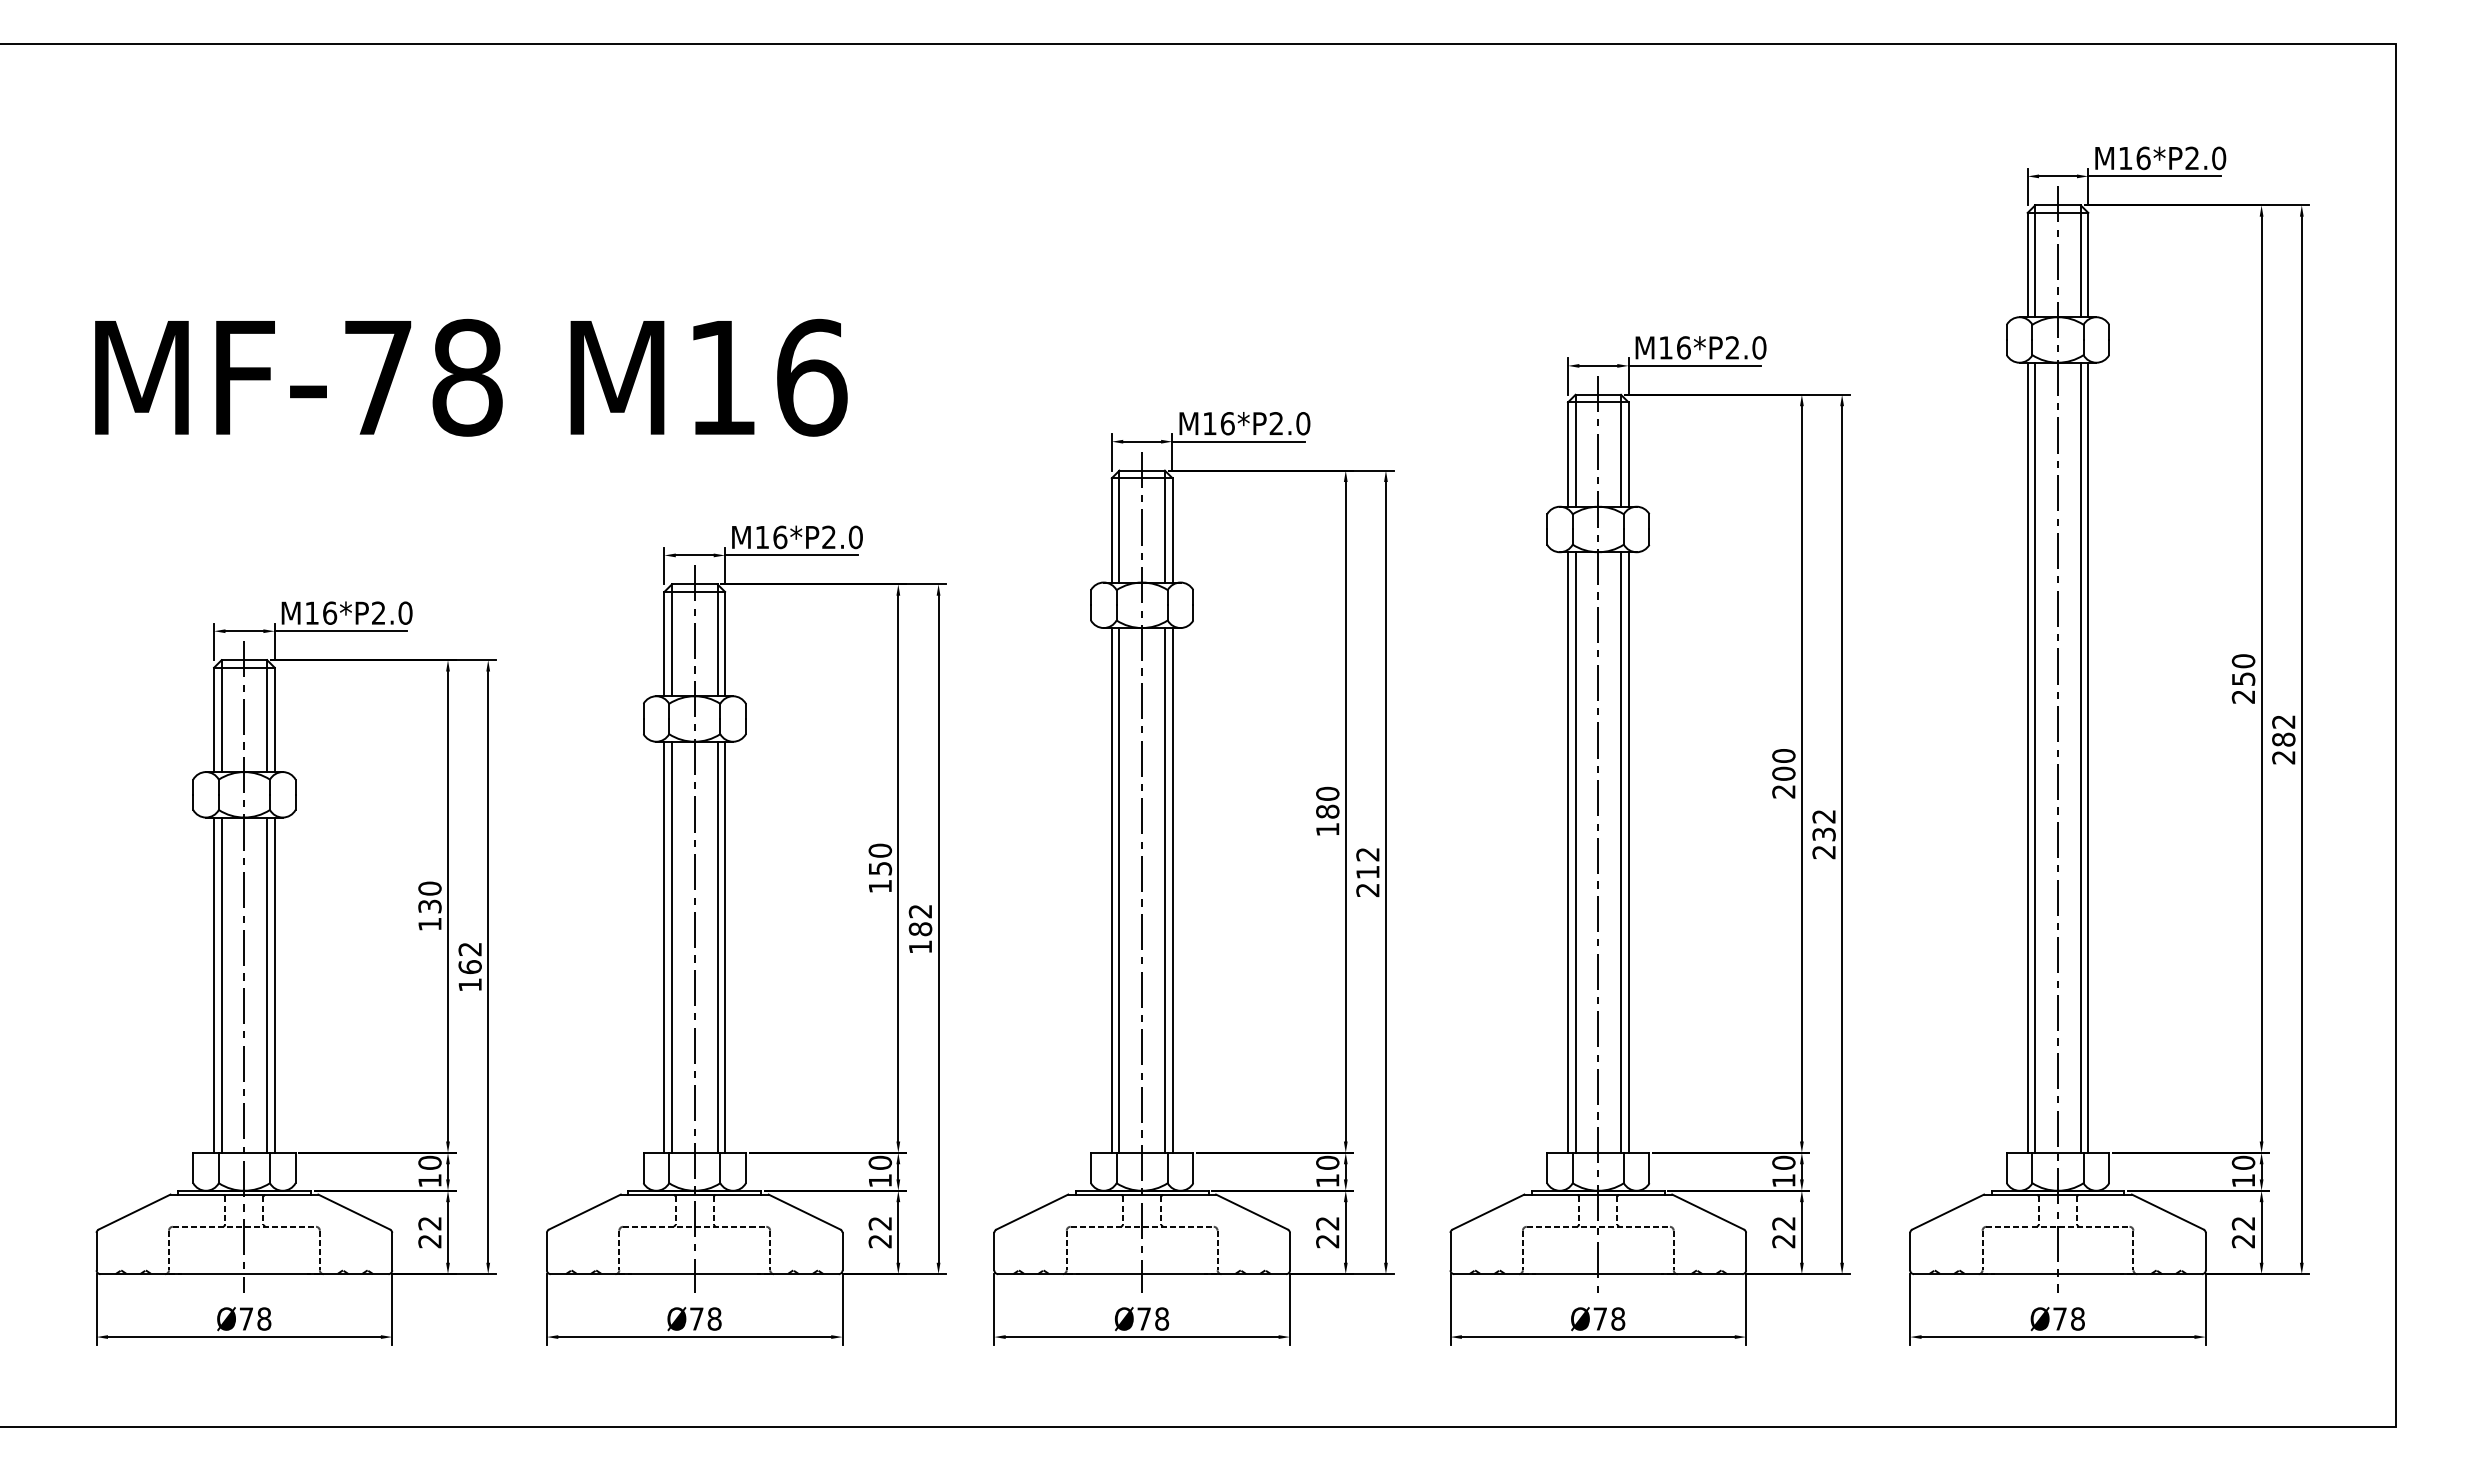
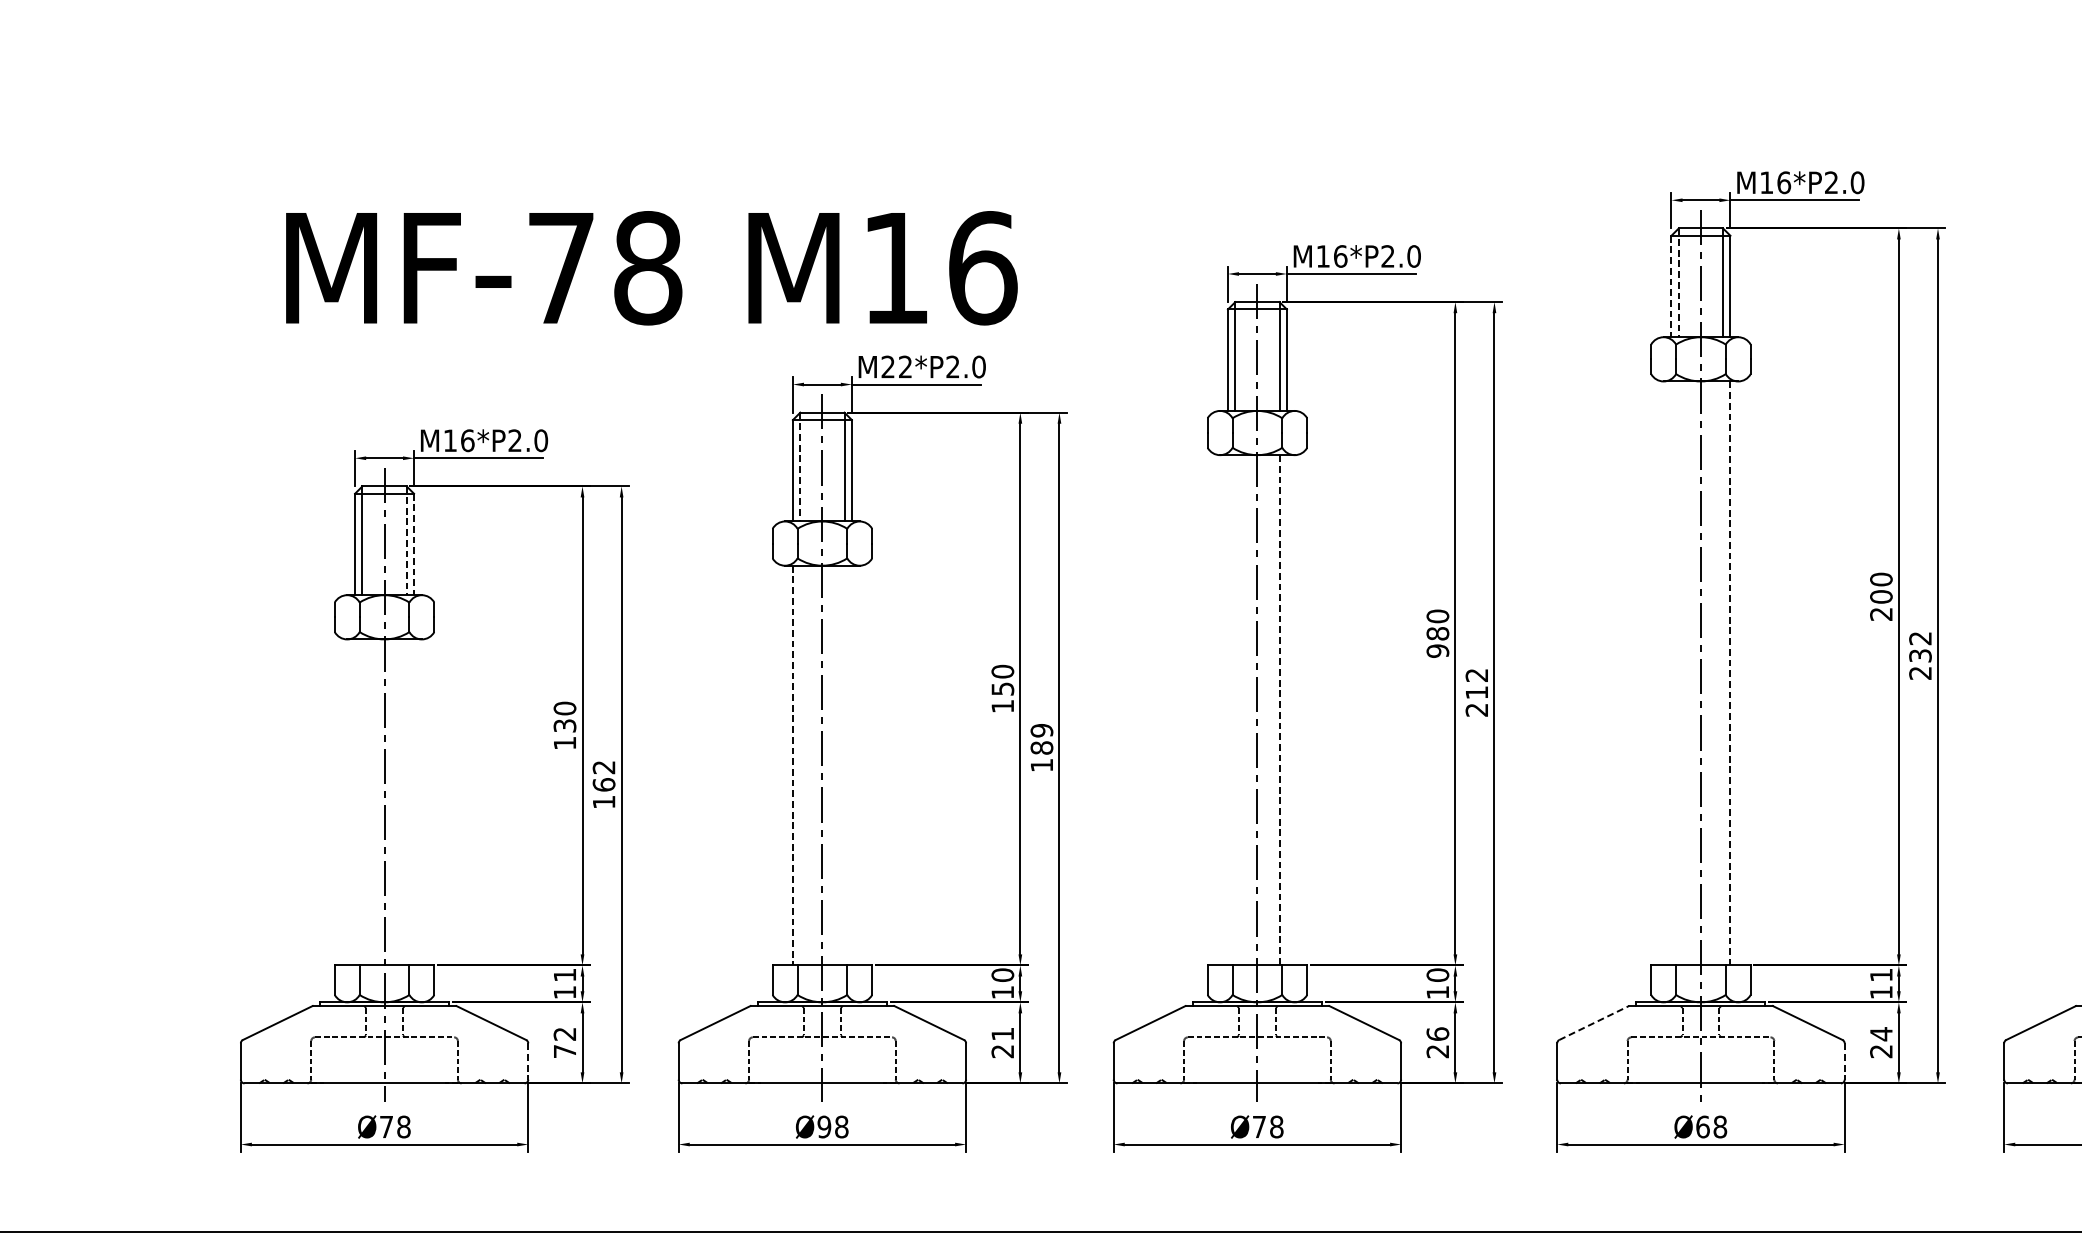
text: (471, 377) -> (652, 267), moved
line: (1575, 450) -> (1678, 282), solid -> dashed
line: (1567, 455) -> (1670, 287), solid -> dashed
text: (771, 537) -> (897, 367), M16*P2.0 -> M22*P2.0
line: (672, 640) -> (800, 467), solid -> dashed
line: (267, 716) -> (407, 541), solid -> dashed
line: (274, 720) -> (413, 545), solid -> dashed
text: (1327, 829) -> (1437, 651), 180 -> 980
line: (1567, 852) -> (1670, 673), removed
line: (1575, 852) -> (1678, 673), removed
line: (1621, 852) -> (1723, 673), removed
line: (1628, 853) -> (1730, 674), solid -> dashed
line: (1111, 890) -> (1227, 710), removed
line: (1119, 890) -> (1235, 710), removed
line: (1164, 890) -> (1279, 710), solid -> dashed
line: (1172, 890) -> (1286, 710), removed
text: (920, 911) -> (1041, 730), 182 -> 189
line: (672, 946) -> (800, 764), removed
line: (717, 946) -> (844, 764), removed
line: (725, 946) -> (852, 764), removed
line: (664, 947) -> (793, 765), solid -> dashed
line: (214, 984) -> (355, 801), removed
line: (221, 984) -> (362, 801), removed
line: (267, 984) -> (407, 801), removed
line: (274, 984) -> (413, 801), removed
text: (429, 1162) -> (564, 974), 10 -> 11
text: (1783, 1162) -> (1881, 974), 10 -> 11
line: (1488, 1212) -> (1594, 1023), solid -> dashed
text: (879, 1223) -> (1002, 1034), 22 -> 21
text: (1327, 1223) -> (1437, 1034), 22 -> 26
text: (1783, 1223) -> (1881, 1034), 22 -> 24
text: (429, 1241) -> (564, 1051), 22 -> 72
line: (392, 1251) -> (528, 1061), solid -> dashed
line: (1746, 1251) -> (1845, 1061), solid -> dashed
text: (696, 1318) -> (824, 1126), Ø78 -> Ø98
text: (1600, 1318) -> (1703, 1126), Ø78 -> Ø68

